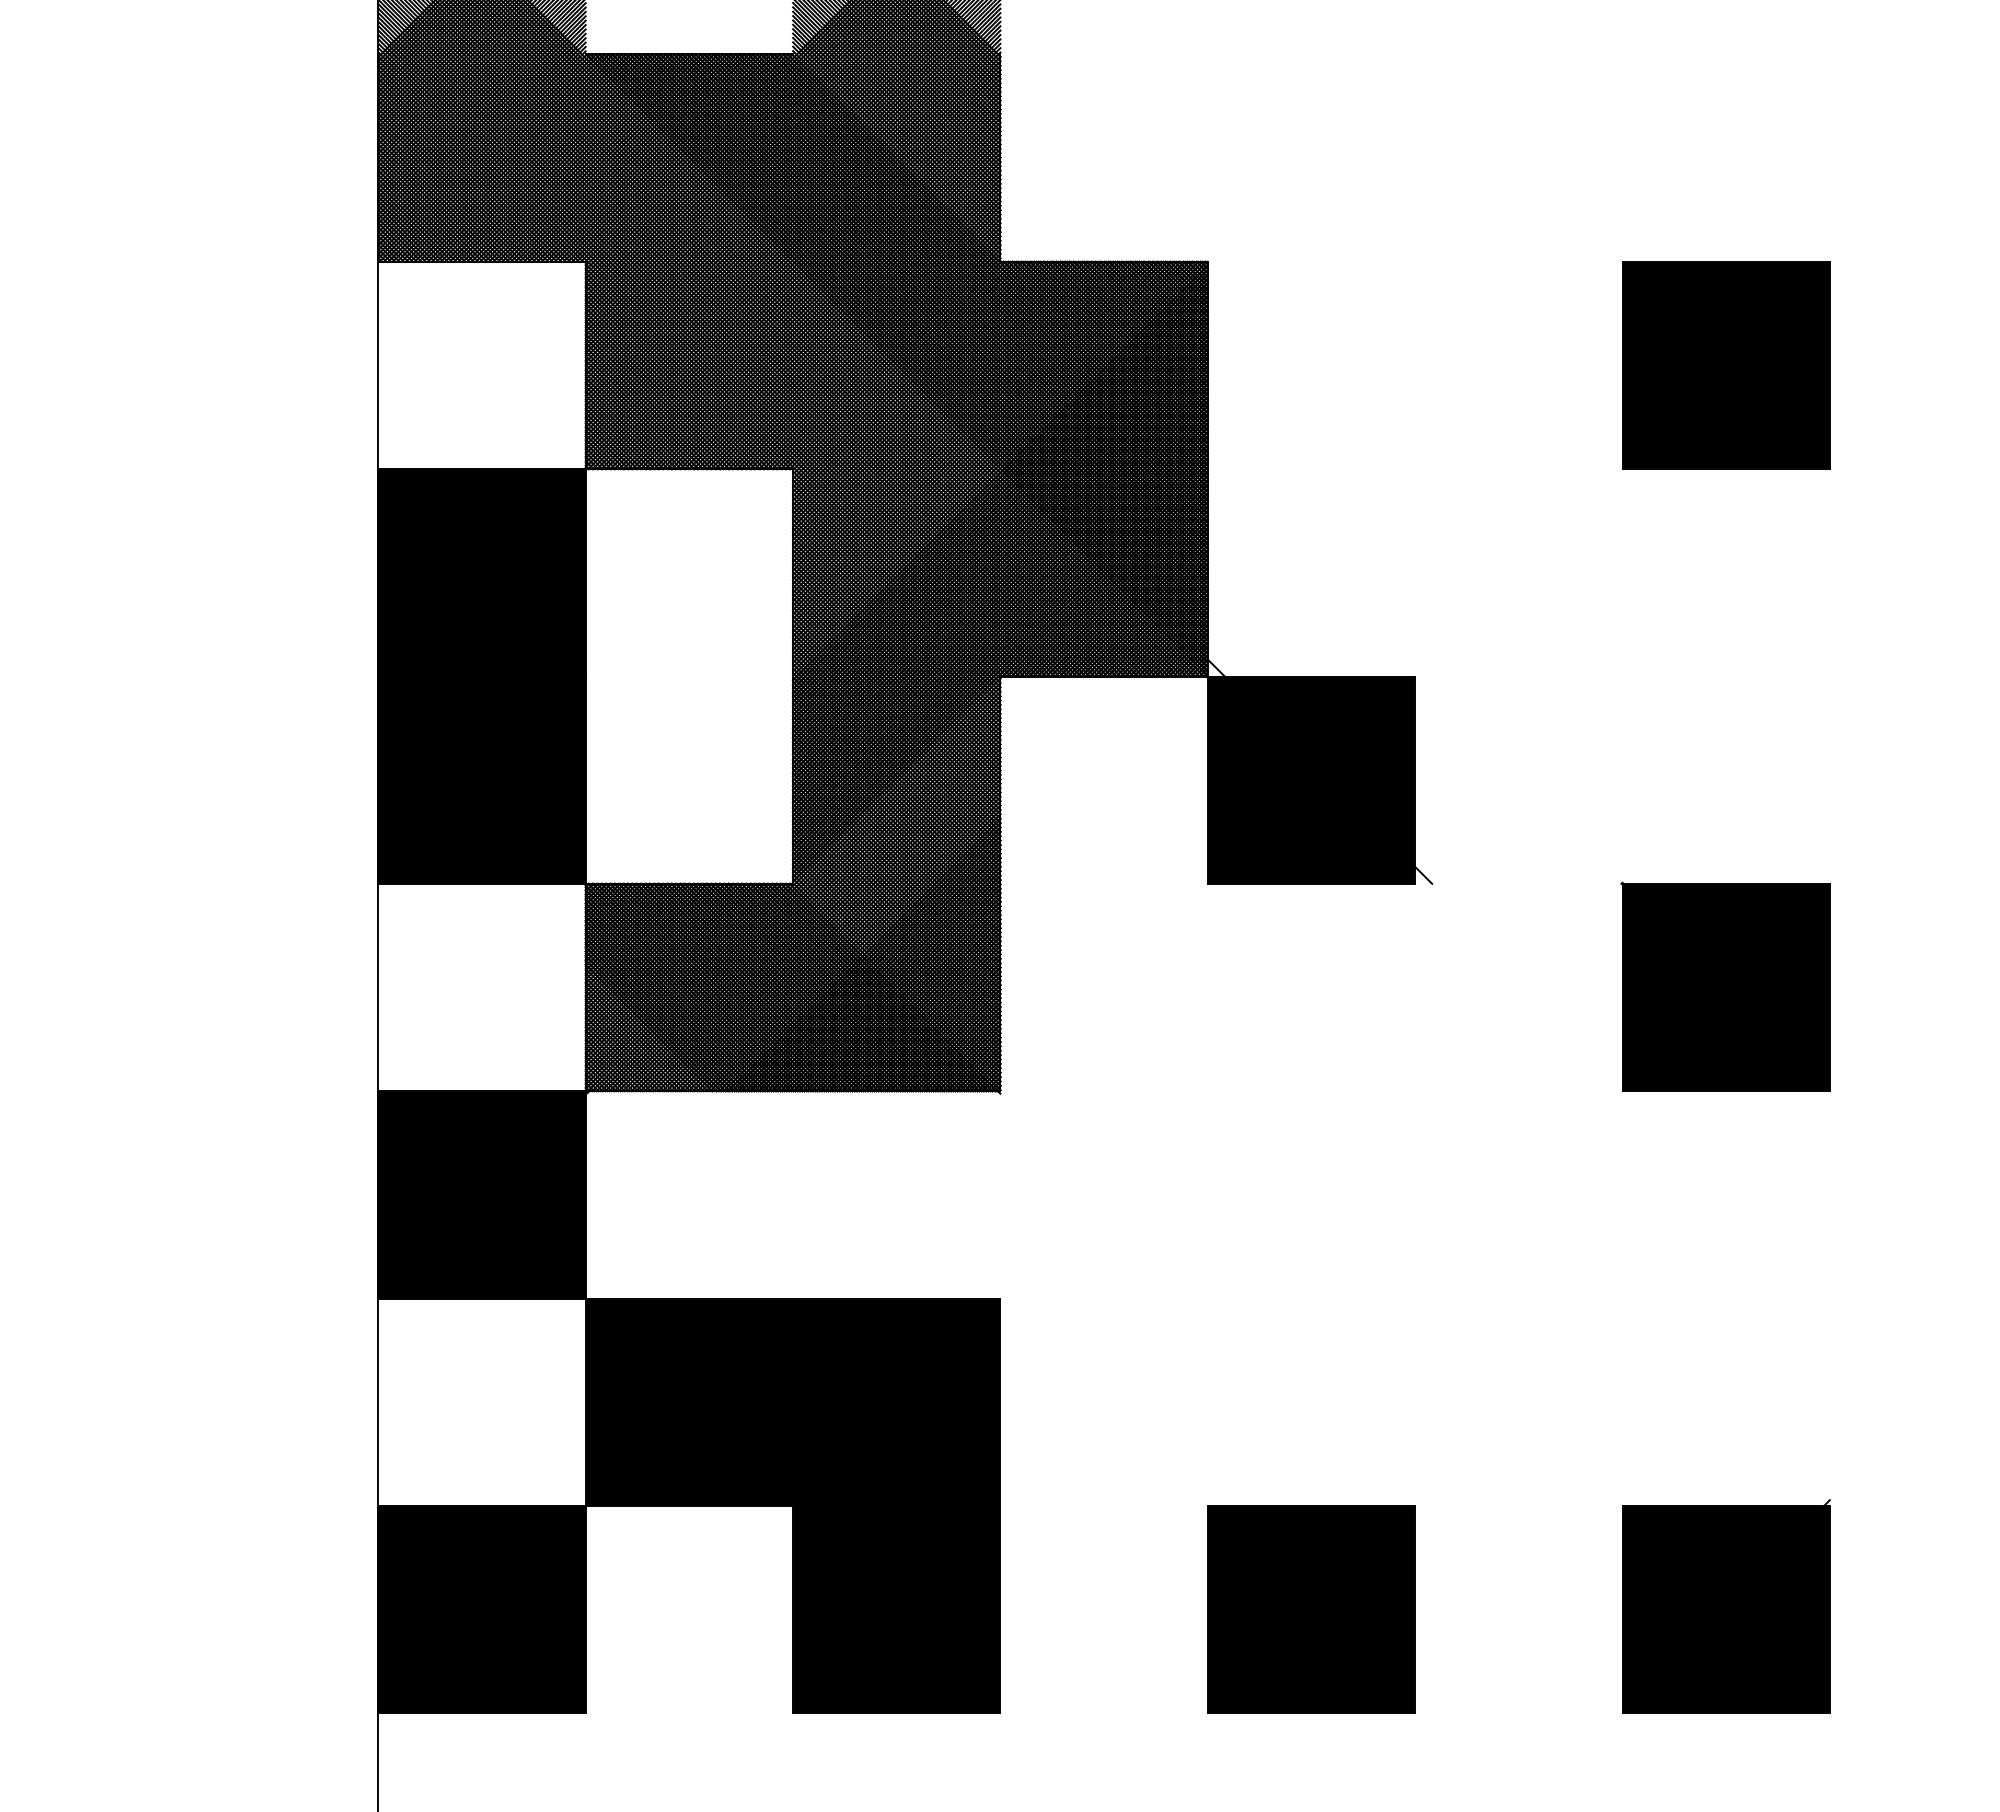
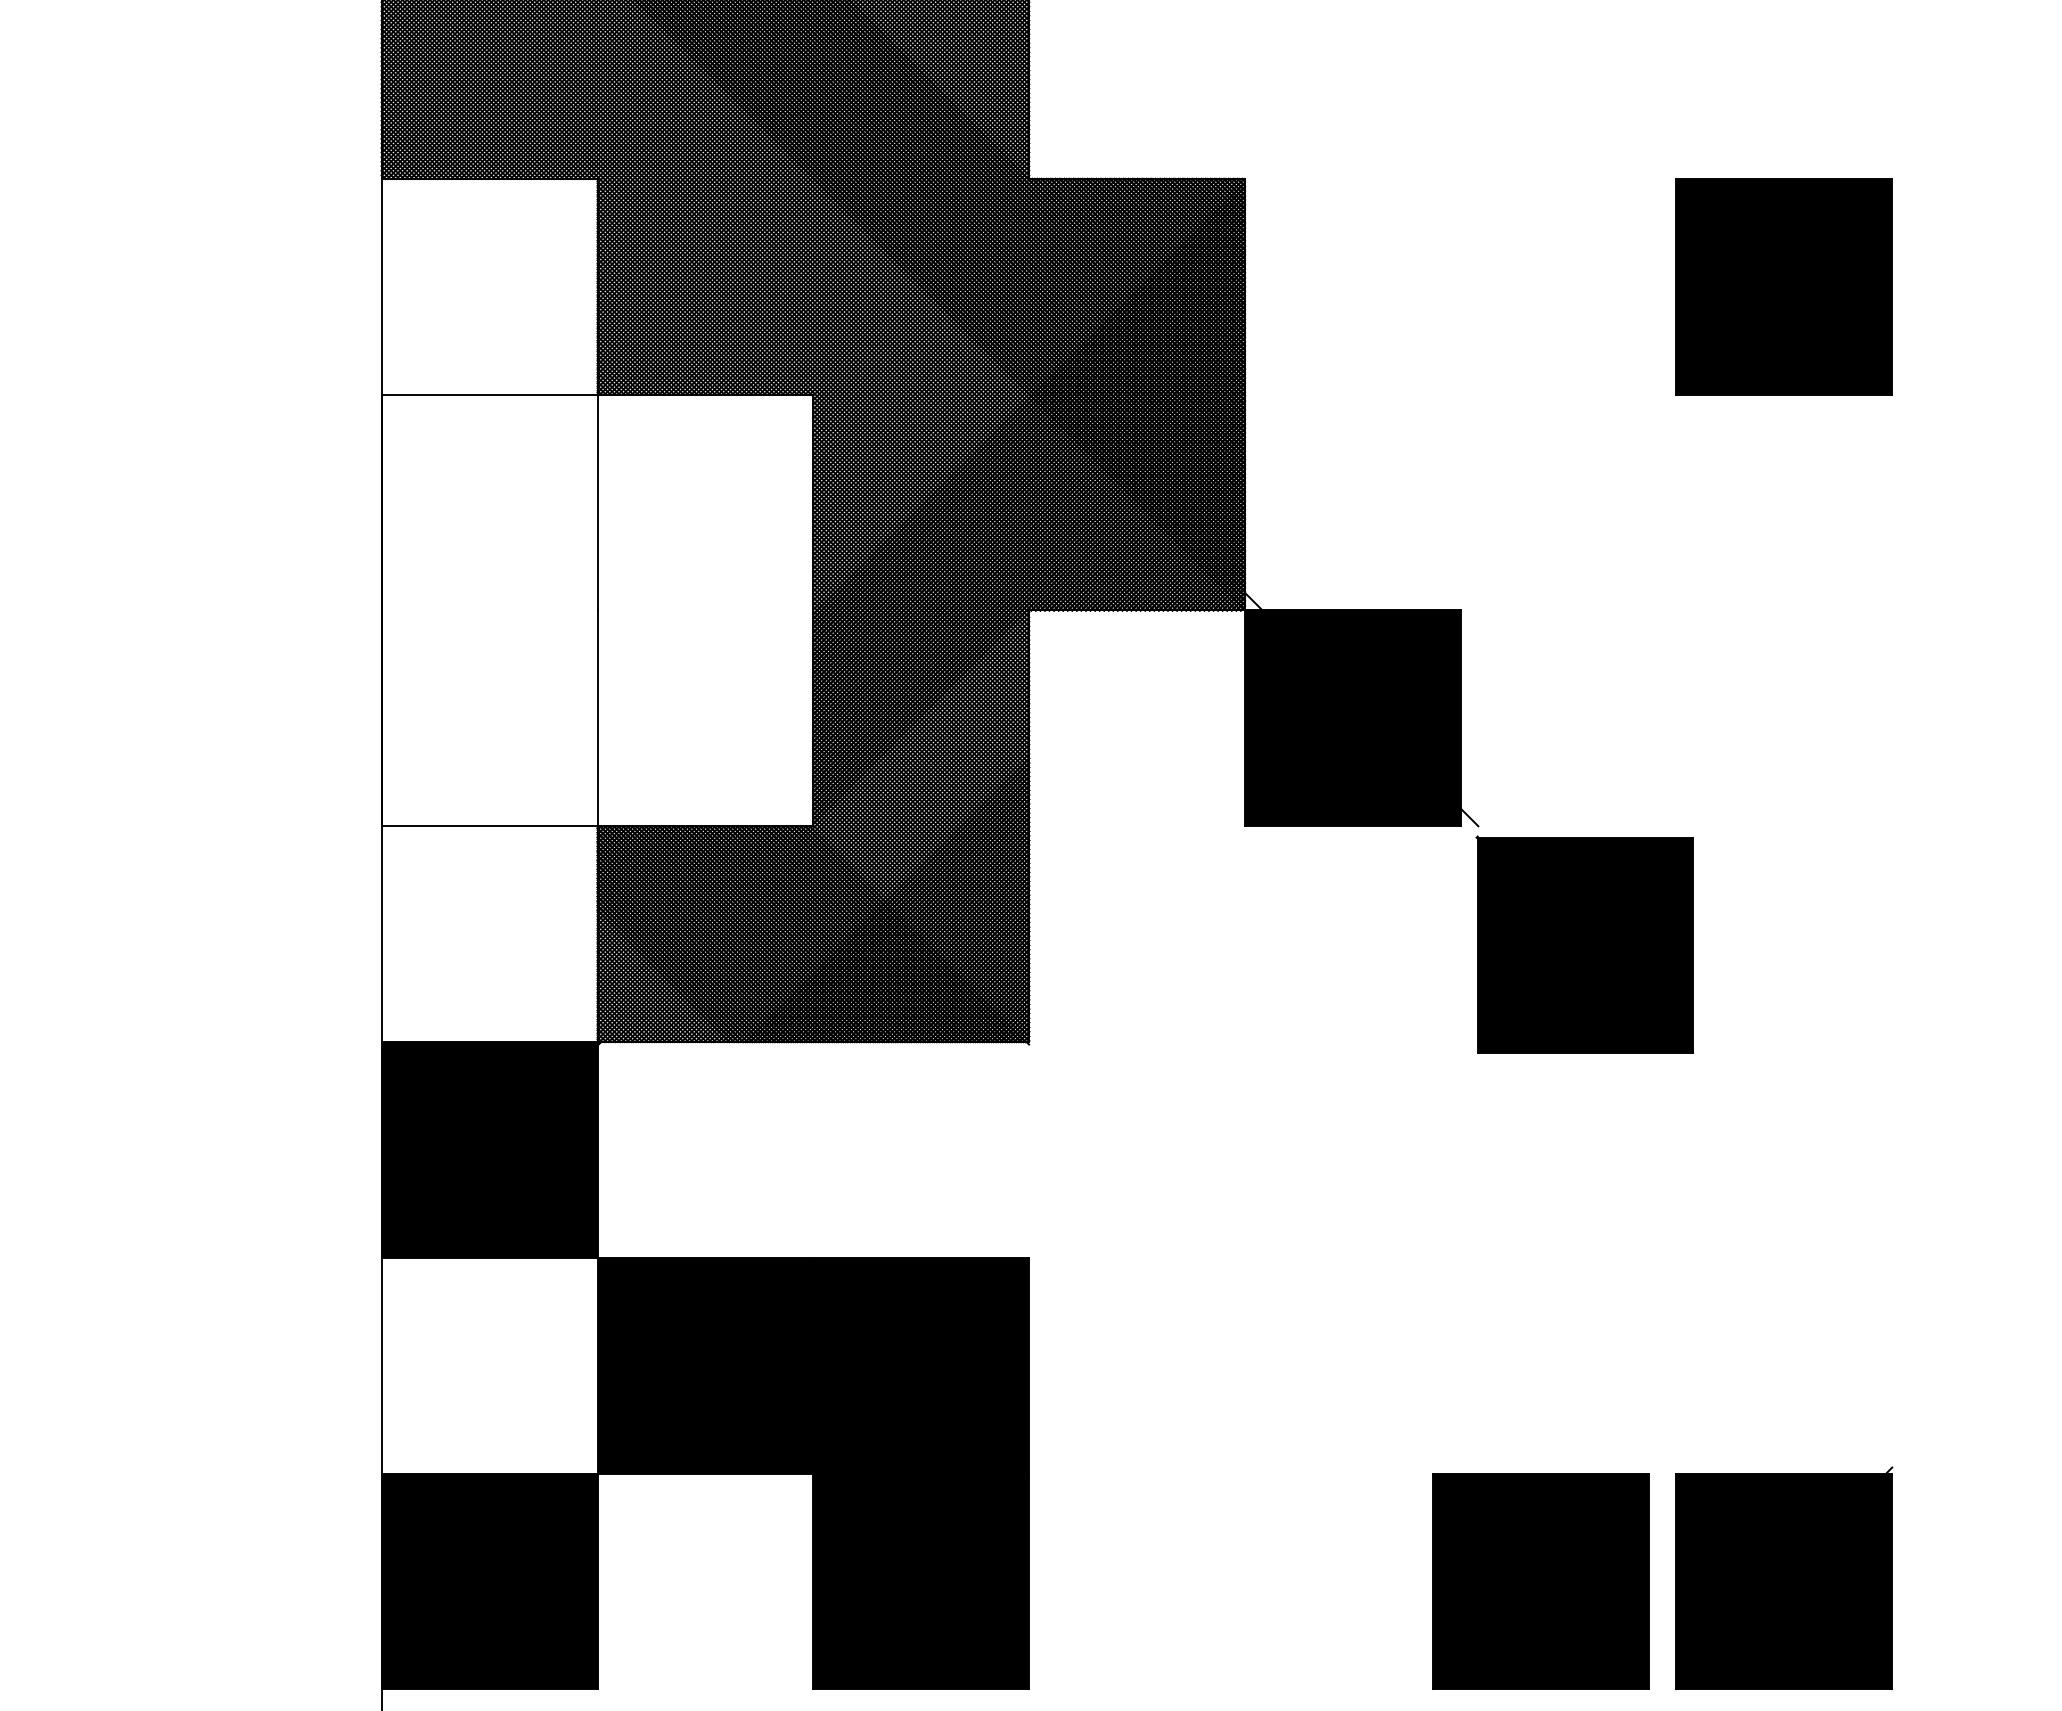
fill: (481, 676) -> (489, 610), removed
part: (1725, 986) -> (1584, 944), moved
part: (1311, 1609) -> (1541, 1581), moved

